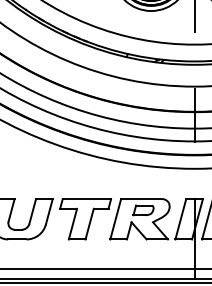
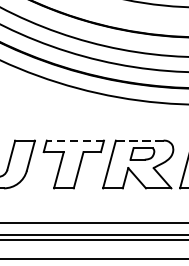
line: (86, 199) -> (74, 141), solid -> dashed
line: (140, 199) -> (138, 141), solid -> dashed

